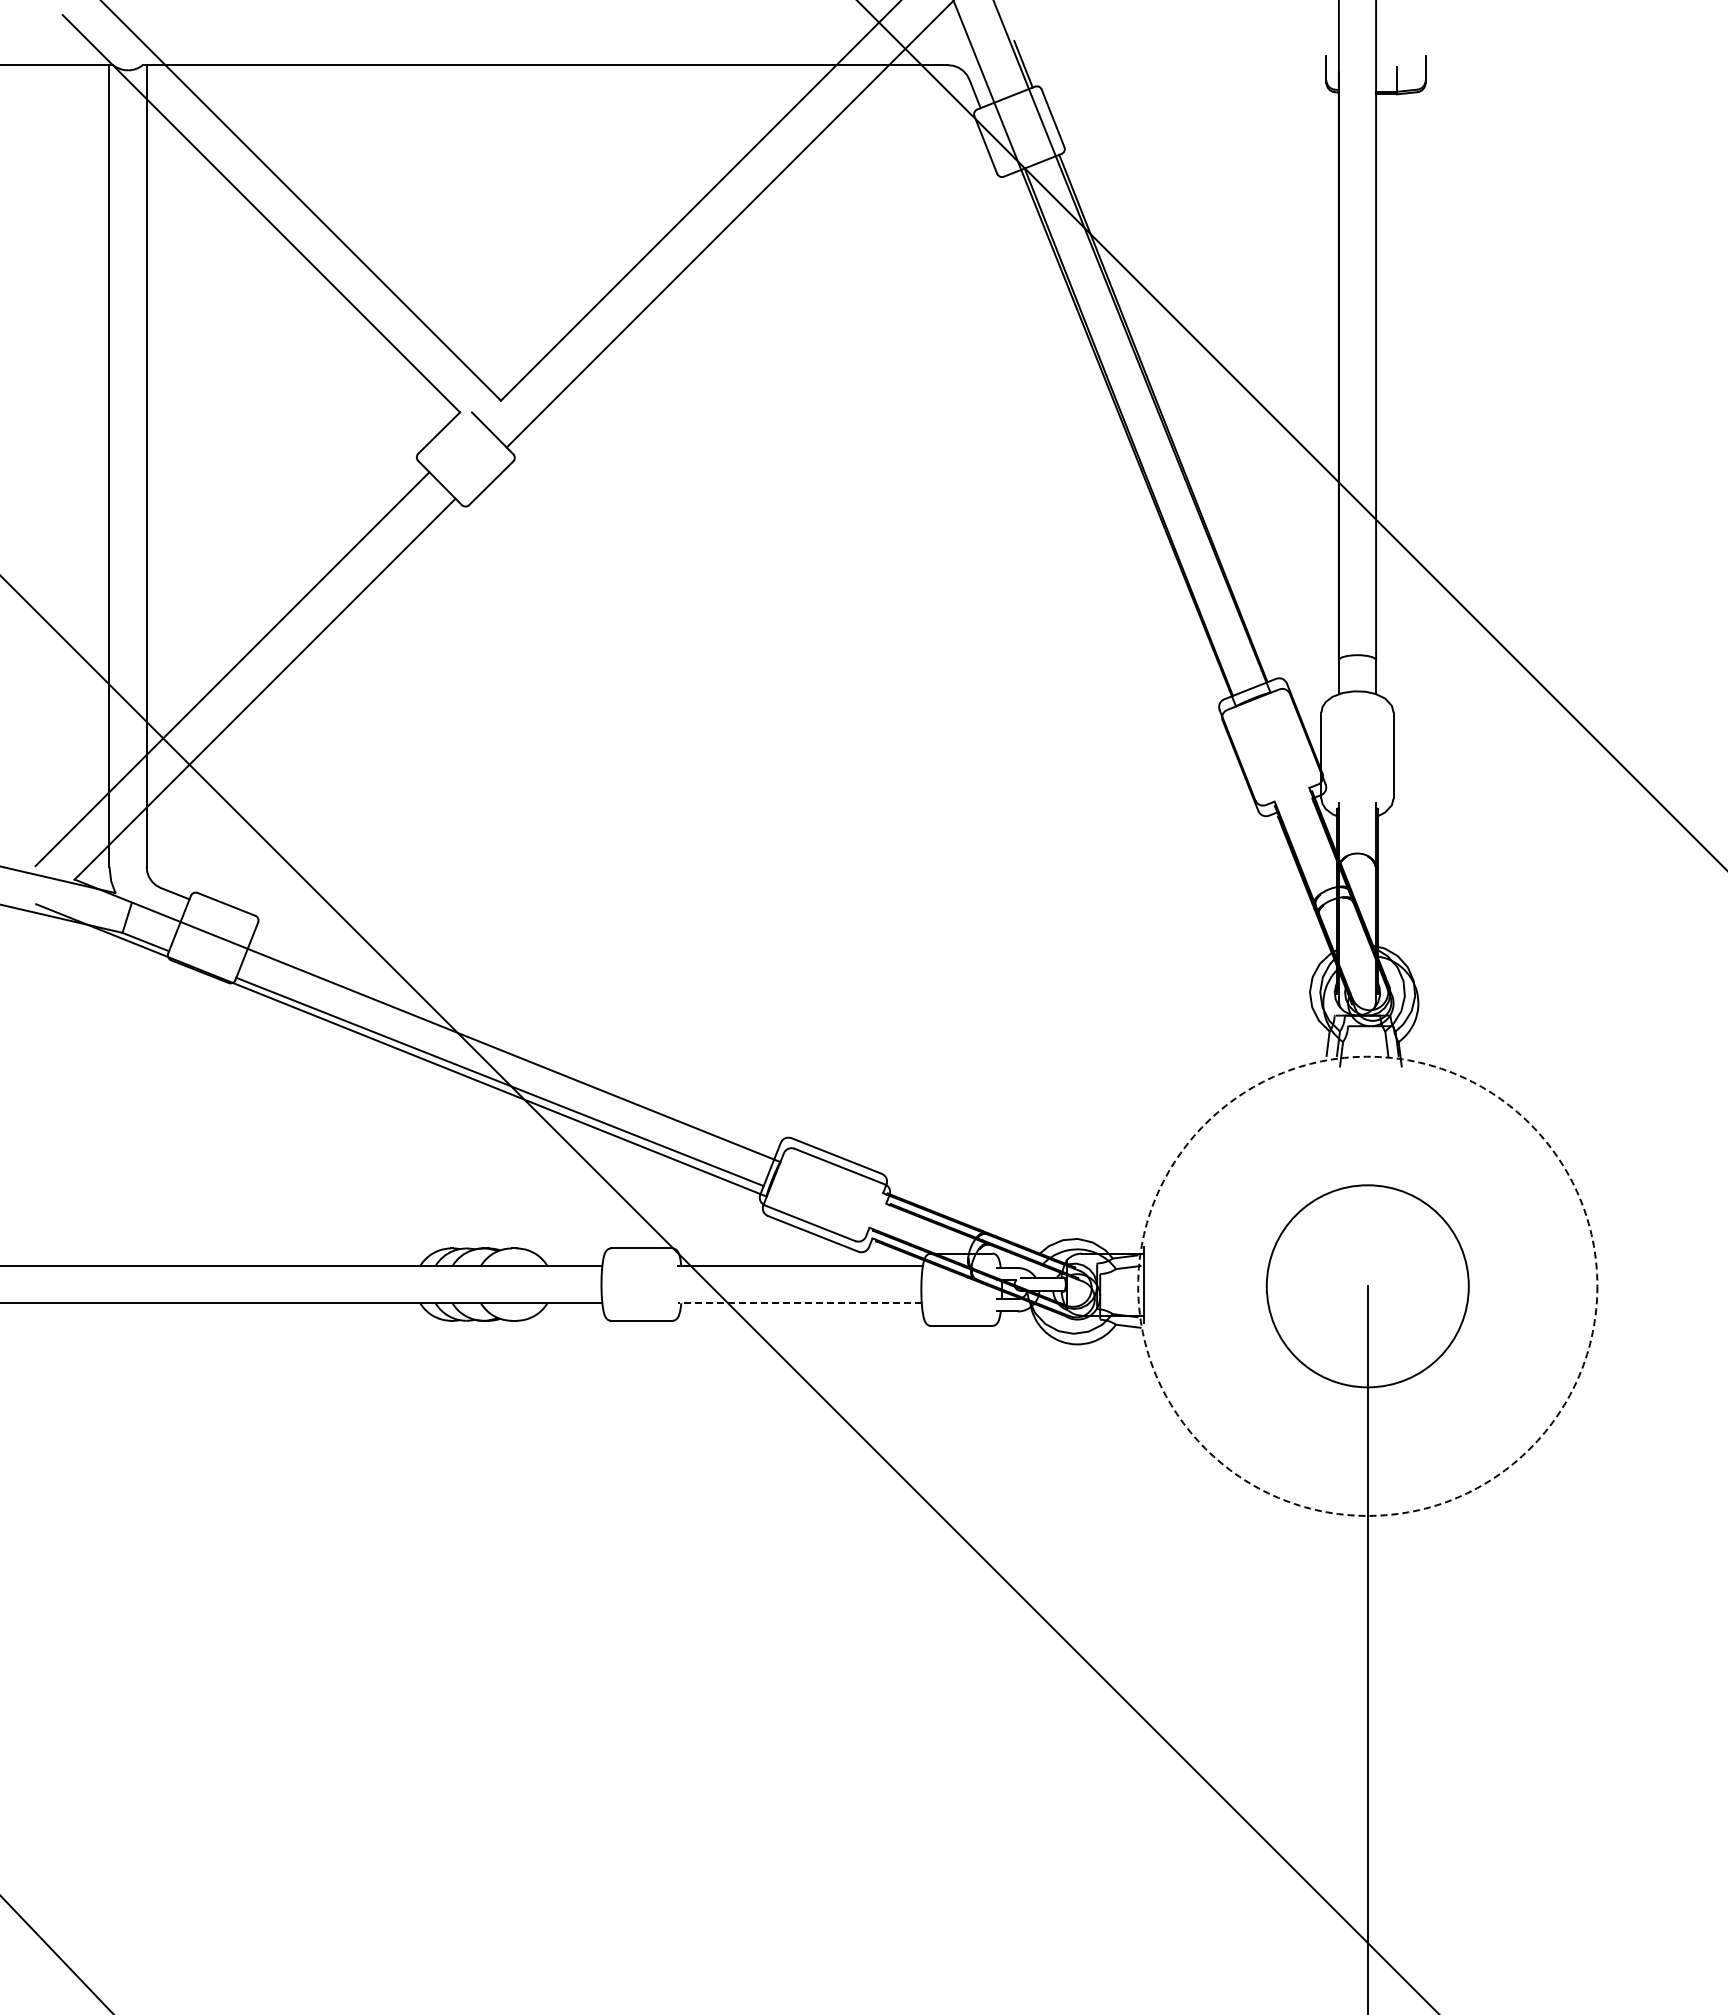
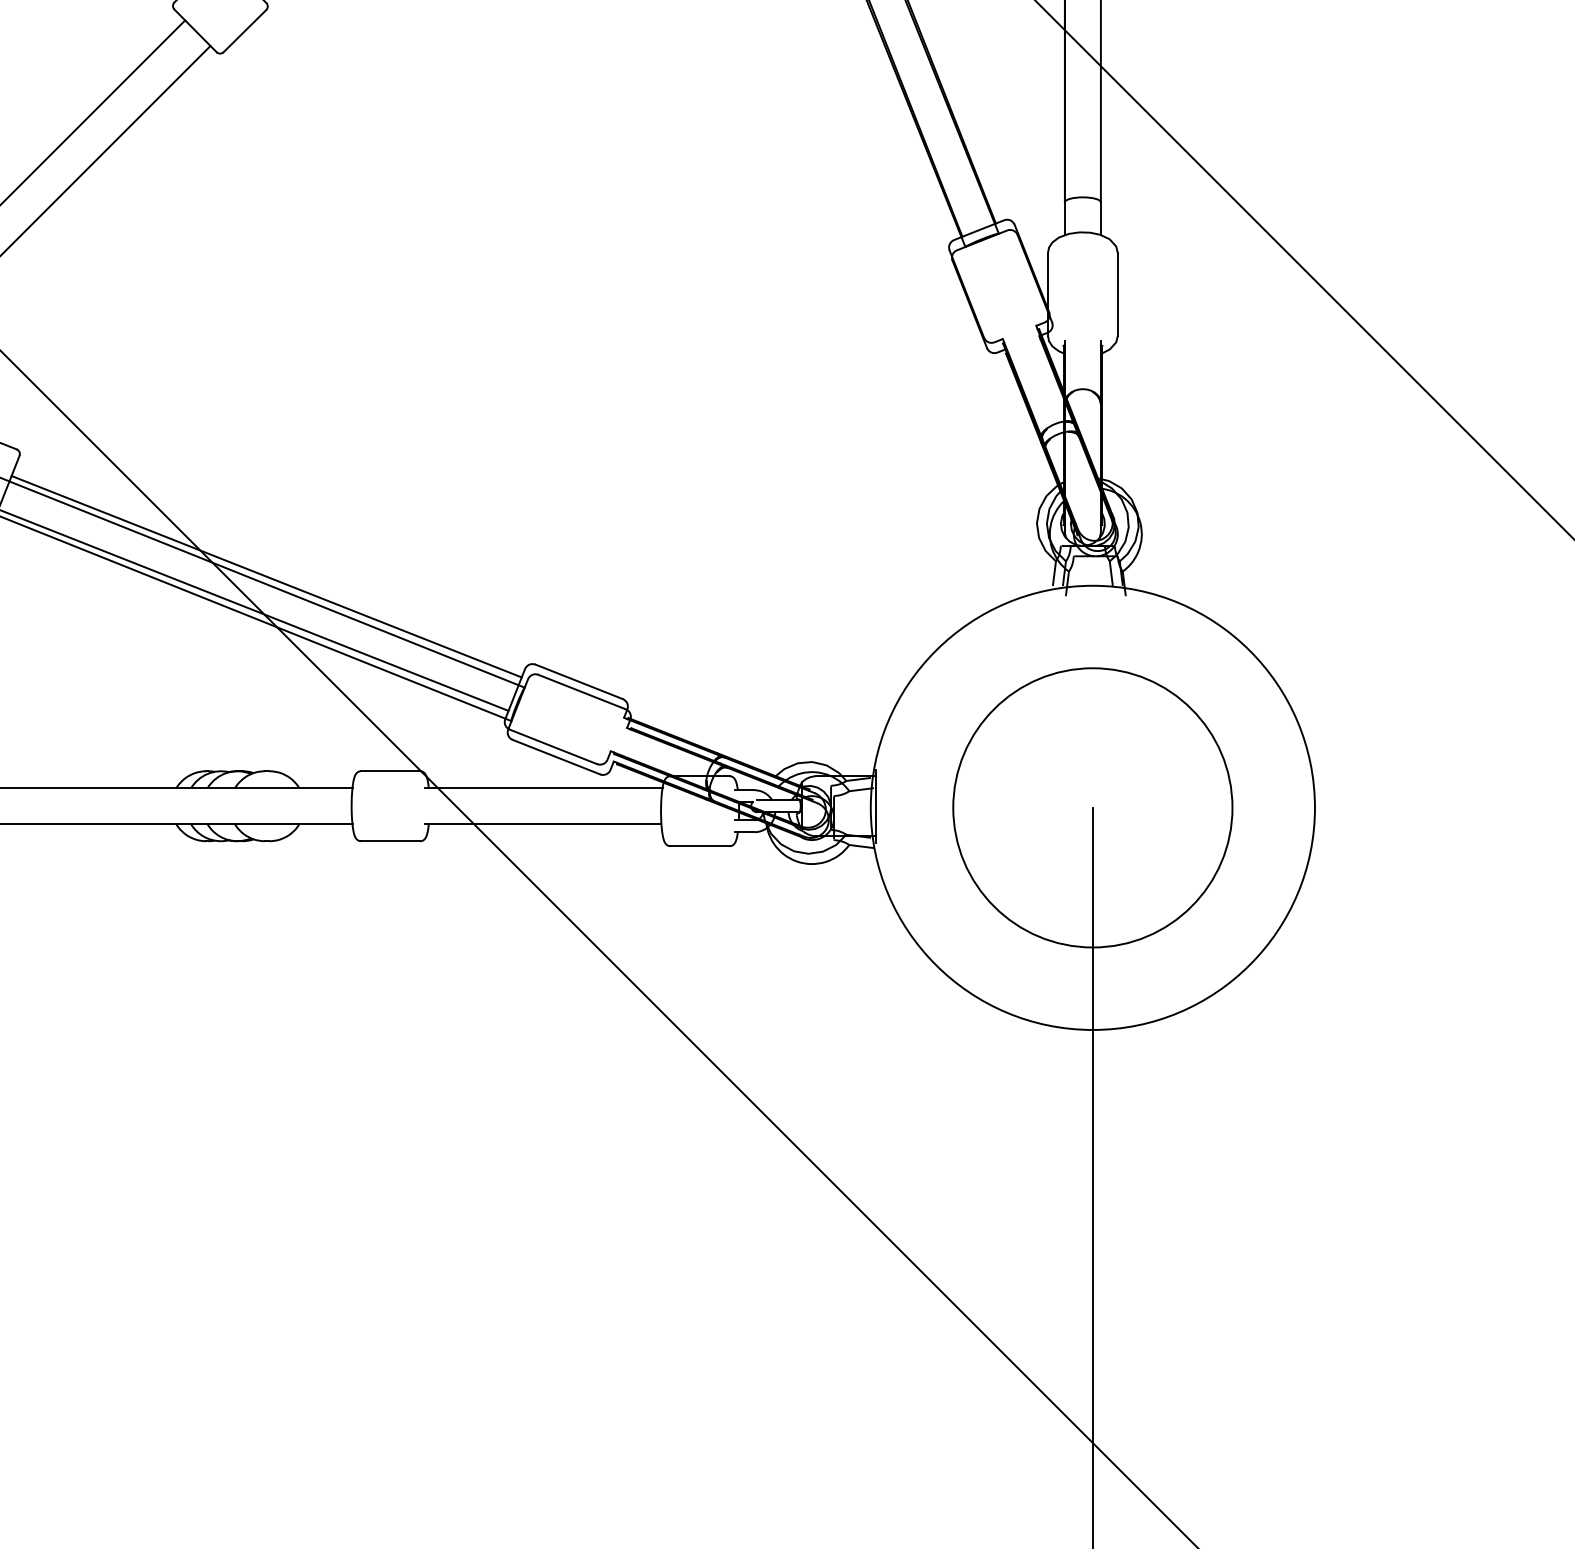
line: (513, 1047) -> (266, 576), added
circle: (1367, 1285) -> (1092, 807), dashed -> solid
circle: (1367, 1286) -> (1092, 808), size x1.43
line: (799, 1303) -> (543, 824), dashed -> solid

